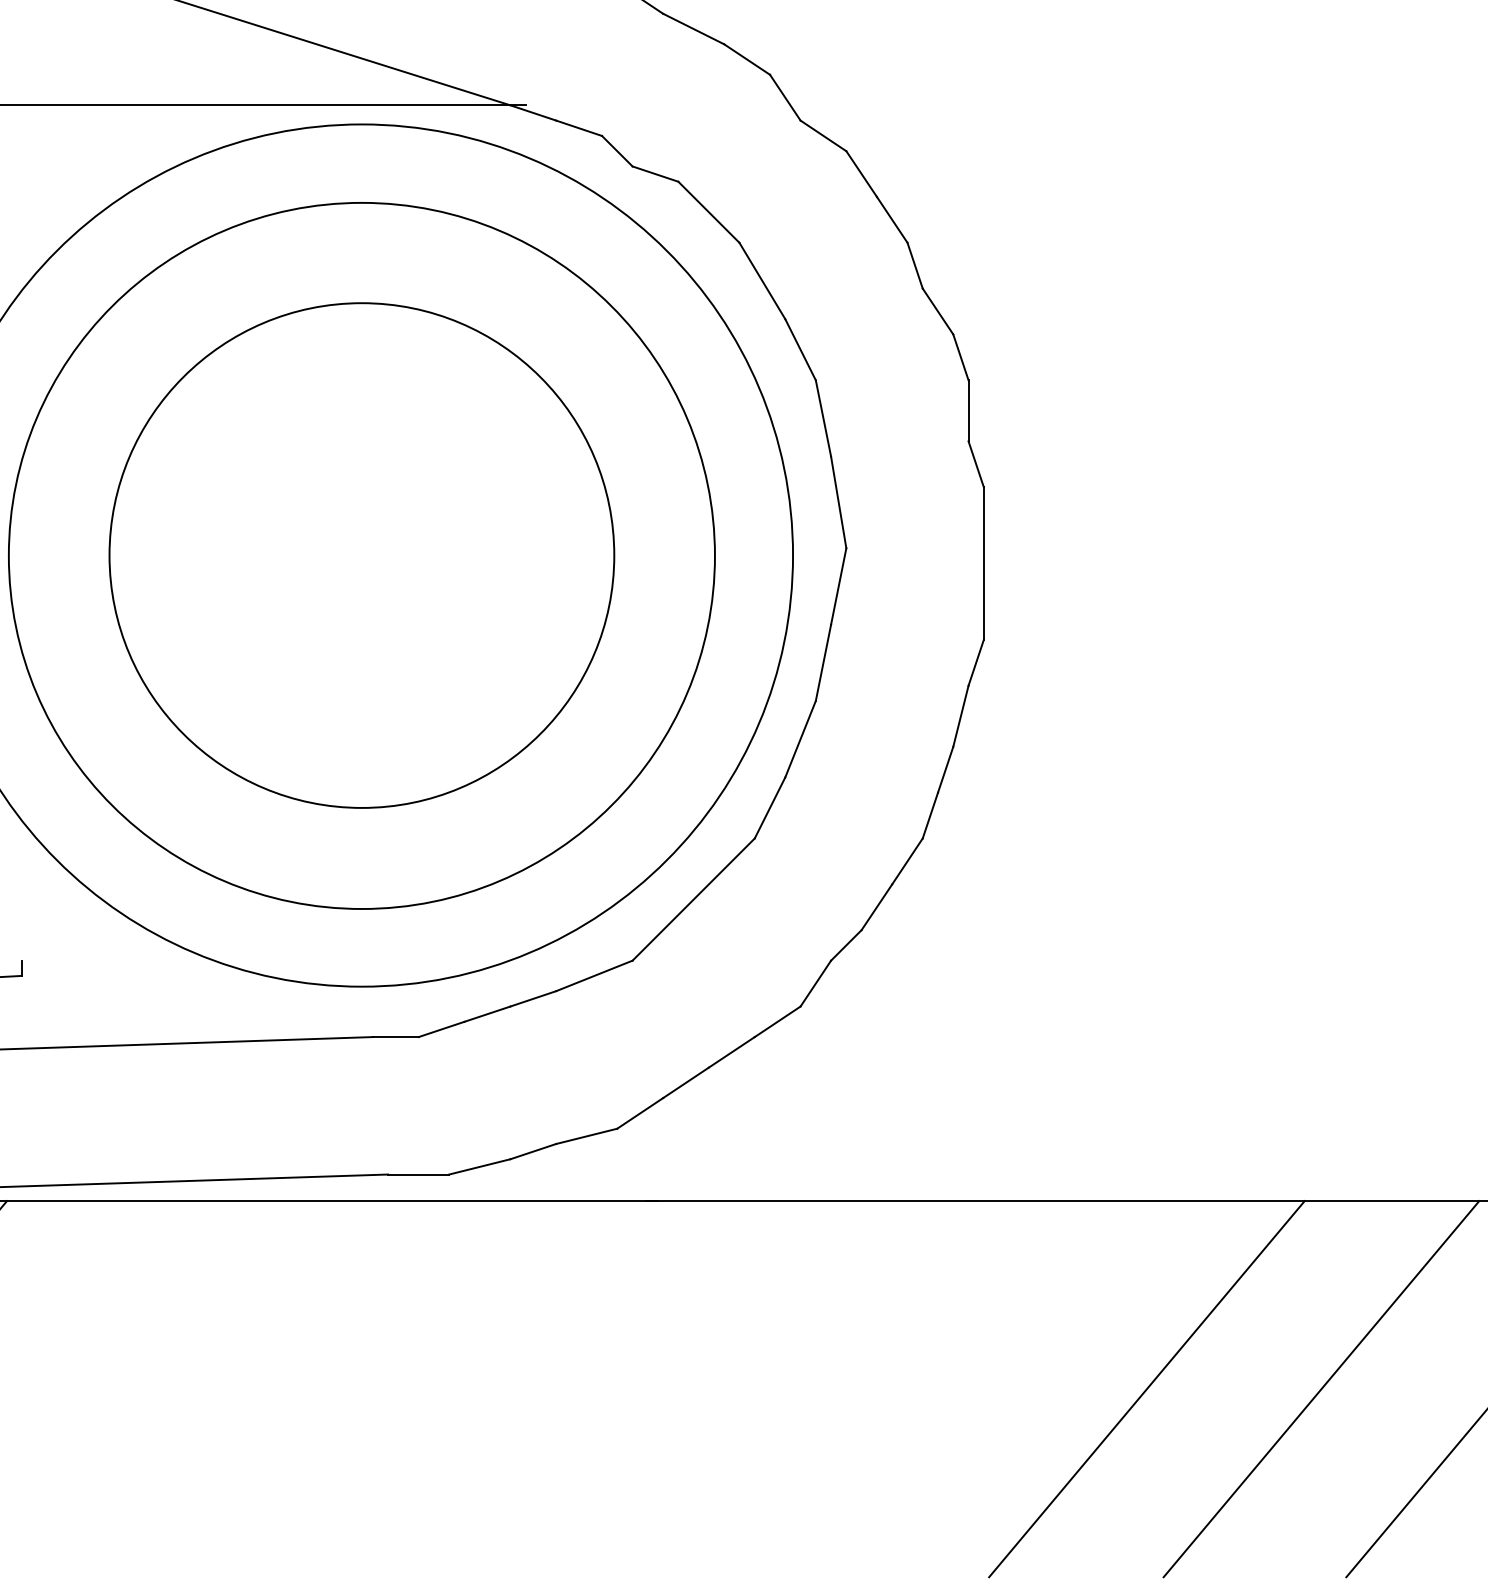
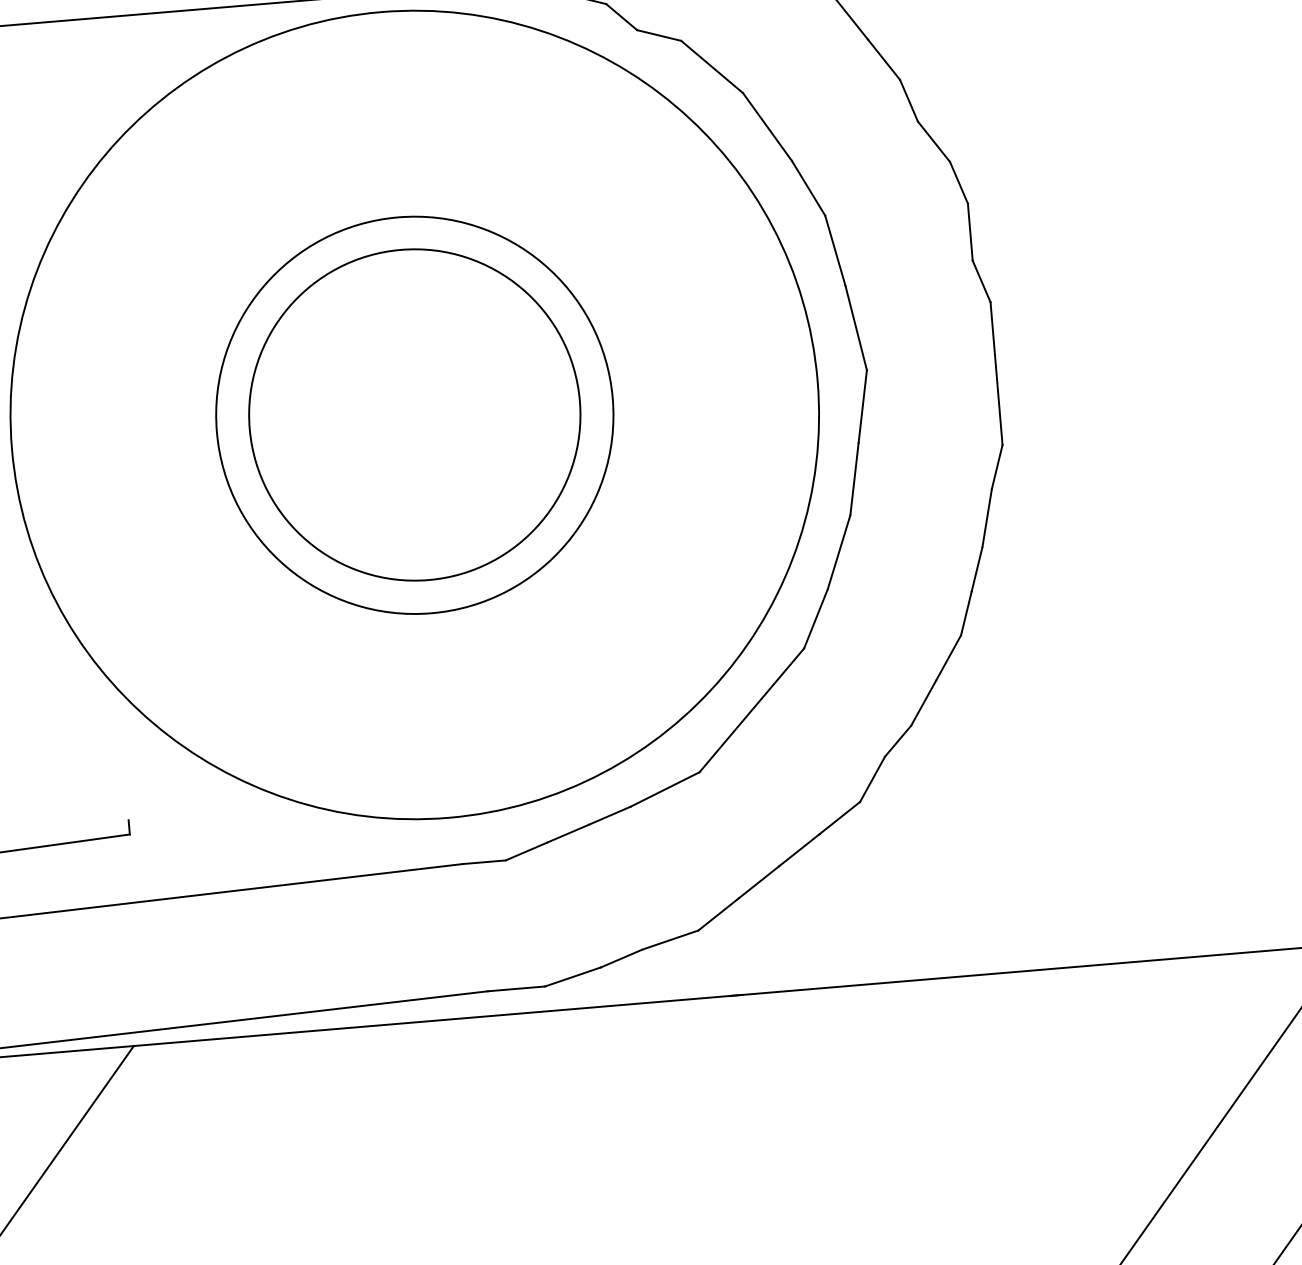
circle: (361, 555) -> (414, 414), size x0.6
circle: (361, 555) -> (414, 414), size x0.7

